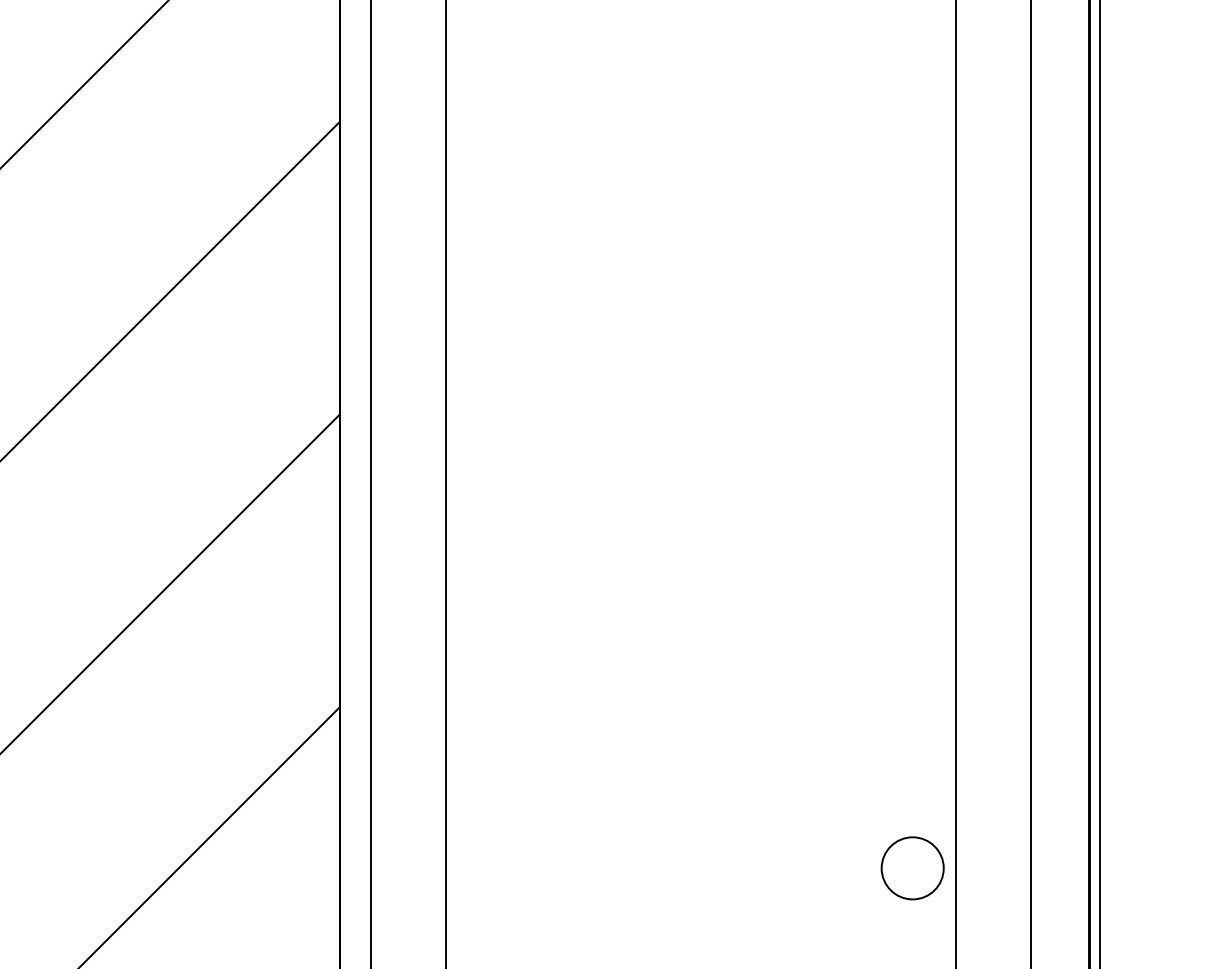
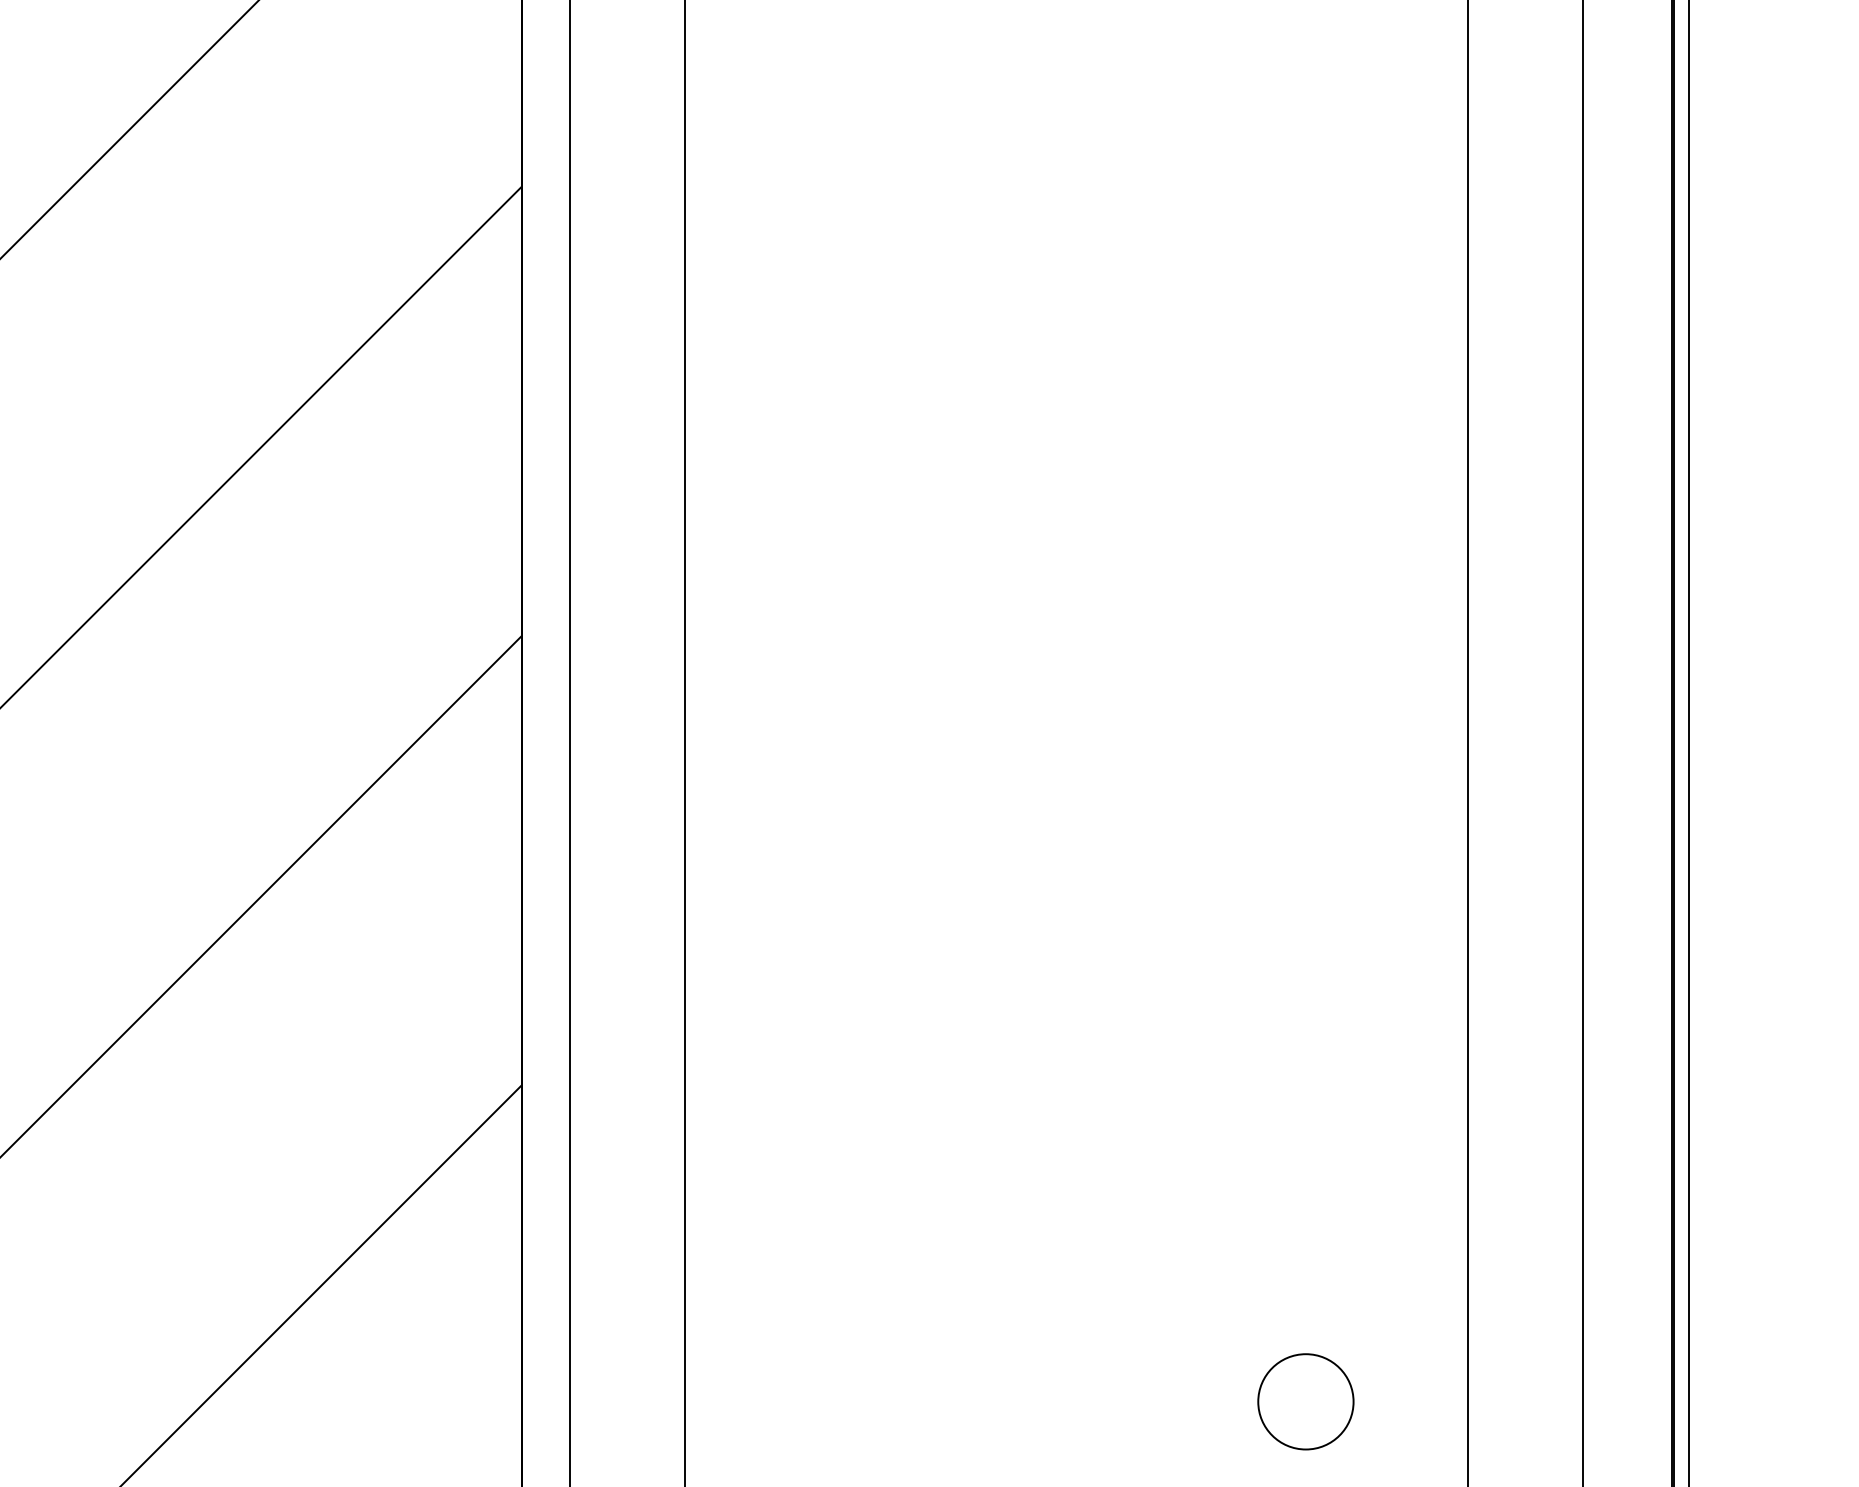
circle: (912, 868) -> (1305, 1402), moved

